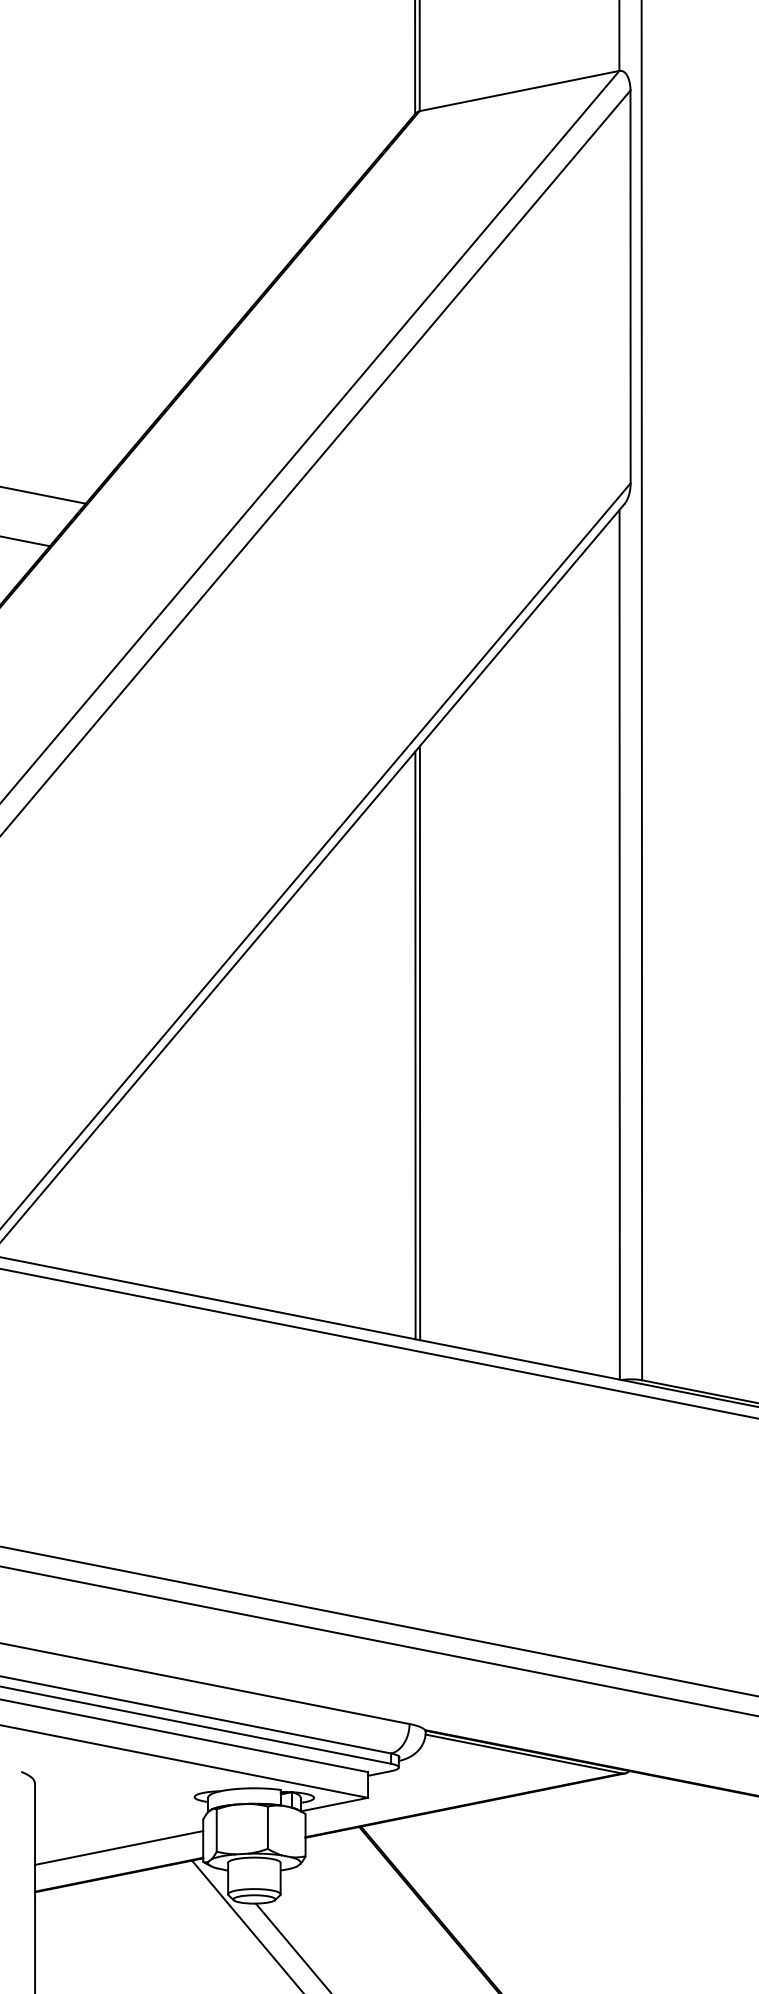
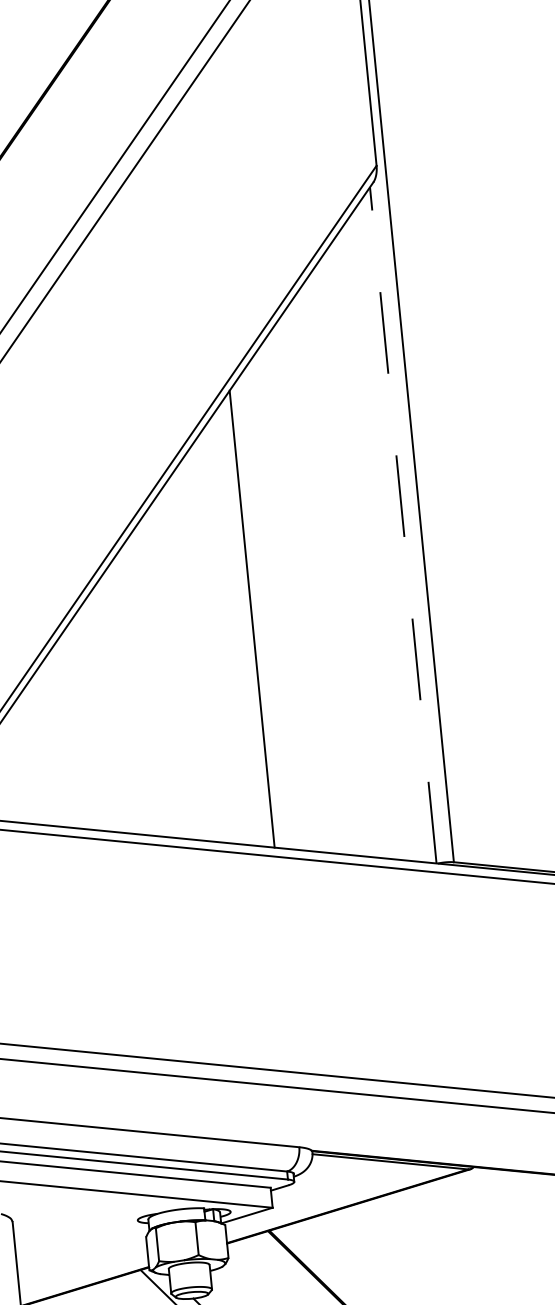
line: (619, 944) -> (403, 525), solid -> dashed
line: (419, 1043) -> (255, 617), removed
line: (119, 1847) -> (83, 1265), removed

